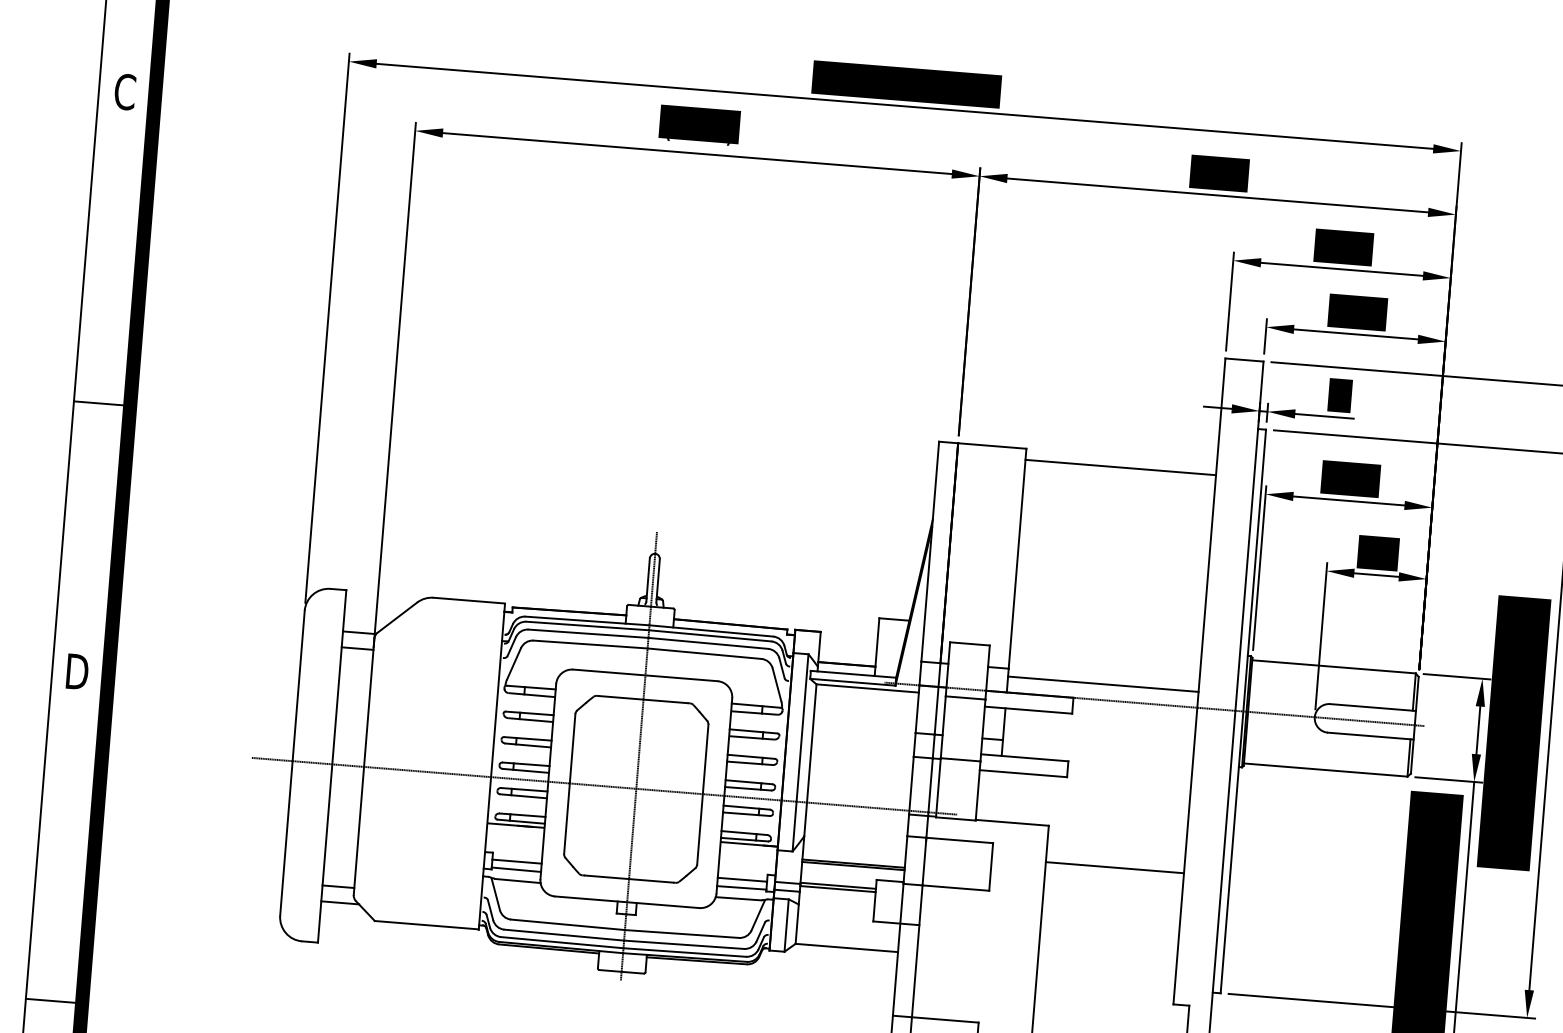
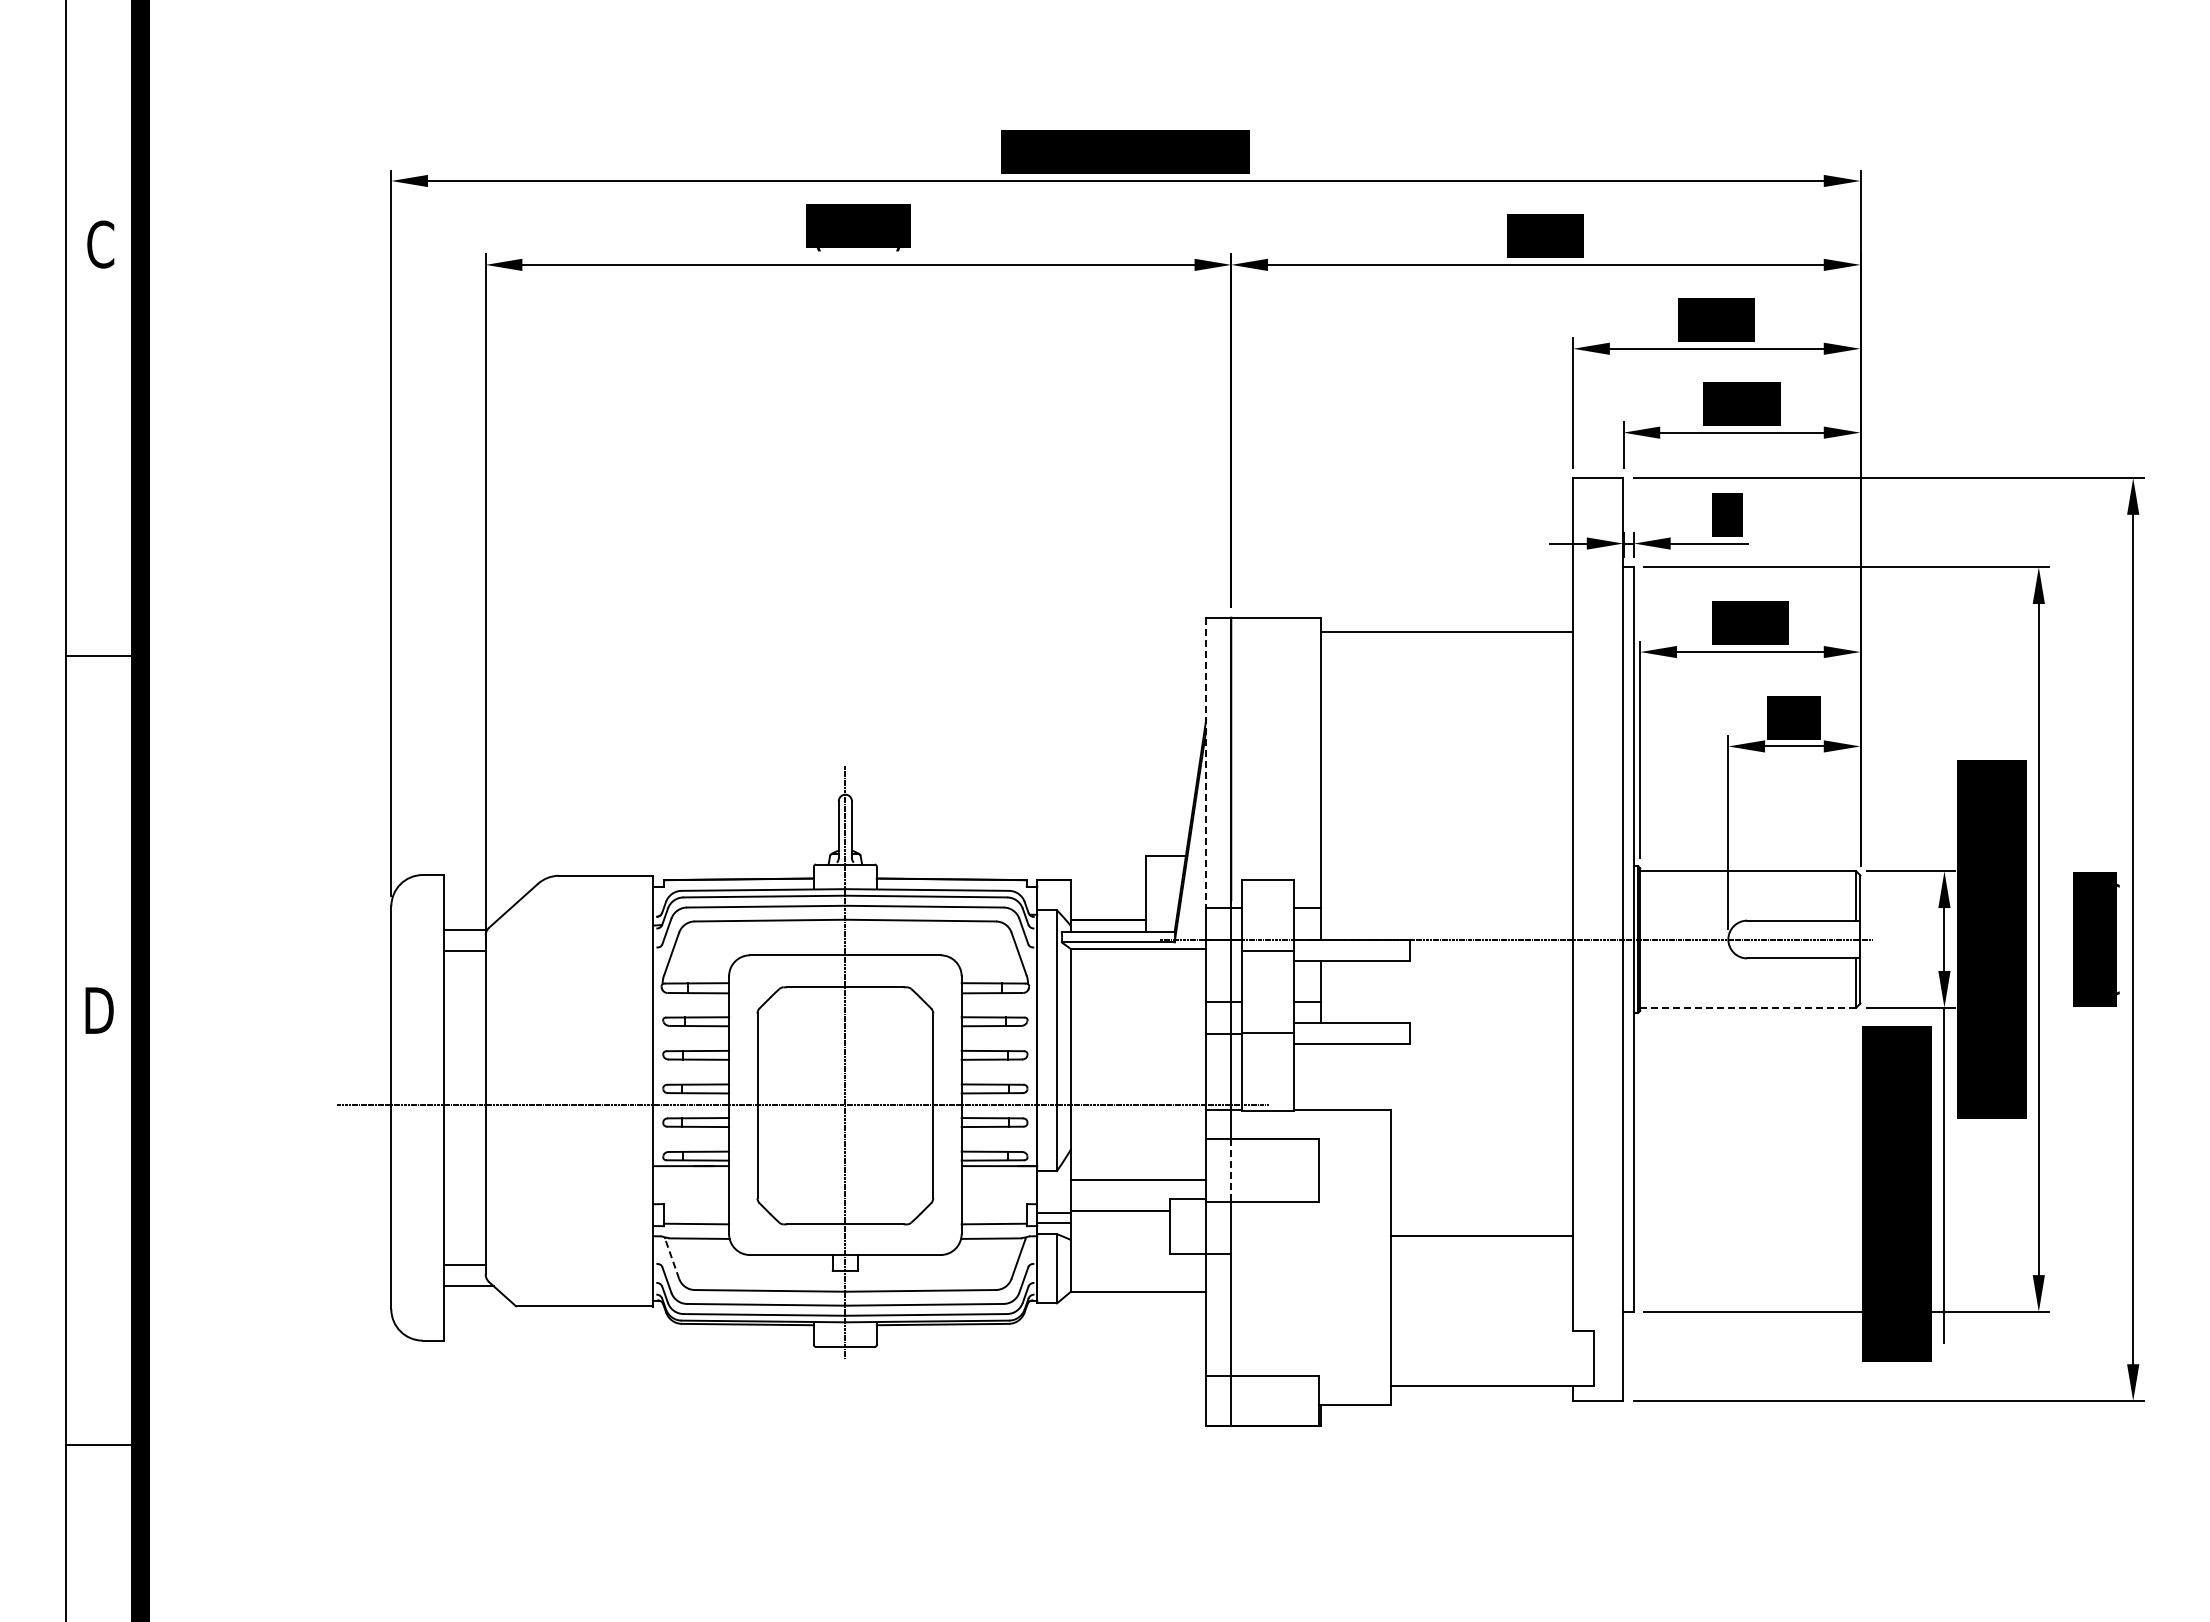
line: (930, 552) -> (1206, 763), solid -> dashed
line: (1103, 684) -> (1447, 918), removed
line: (1325, 769) -> (1747, 1007), solid -> dashed
line: (517, 861) -> (696, 1213), removed
line: (924, 861) -> (1231, 1170), solid -> dashed
line: (853, 865) -> (1138, 1183), removed
line: (1114, 867) -> (1481, 1236), moved
line: (741, 879) -> (993, 1213), removed
line: (837, 889) -> (1120, 1215), removed
line: (496, 894) -> (672, 1258), solid -> dashed

